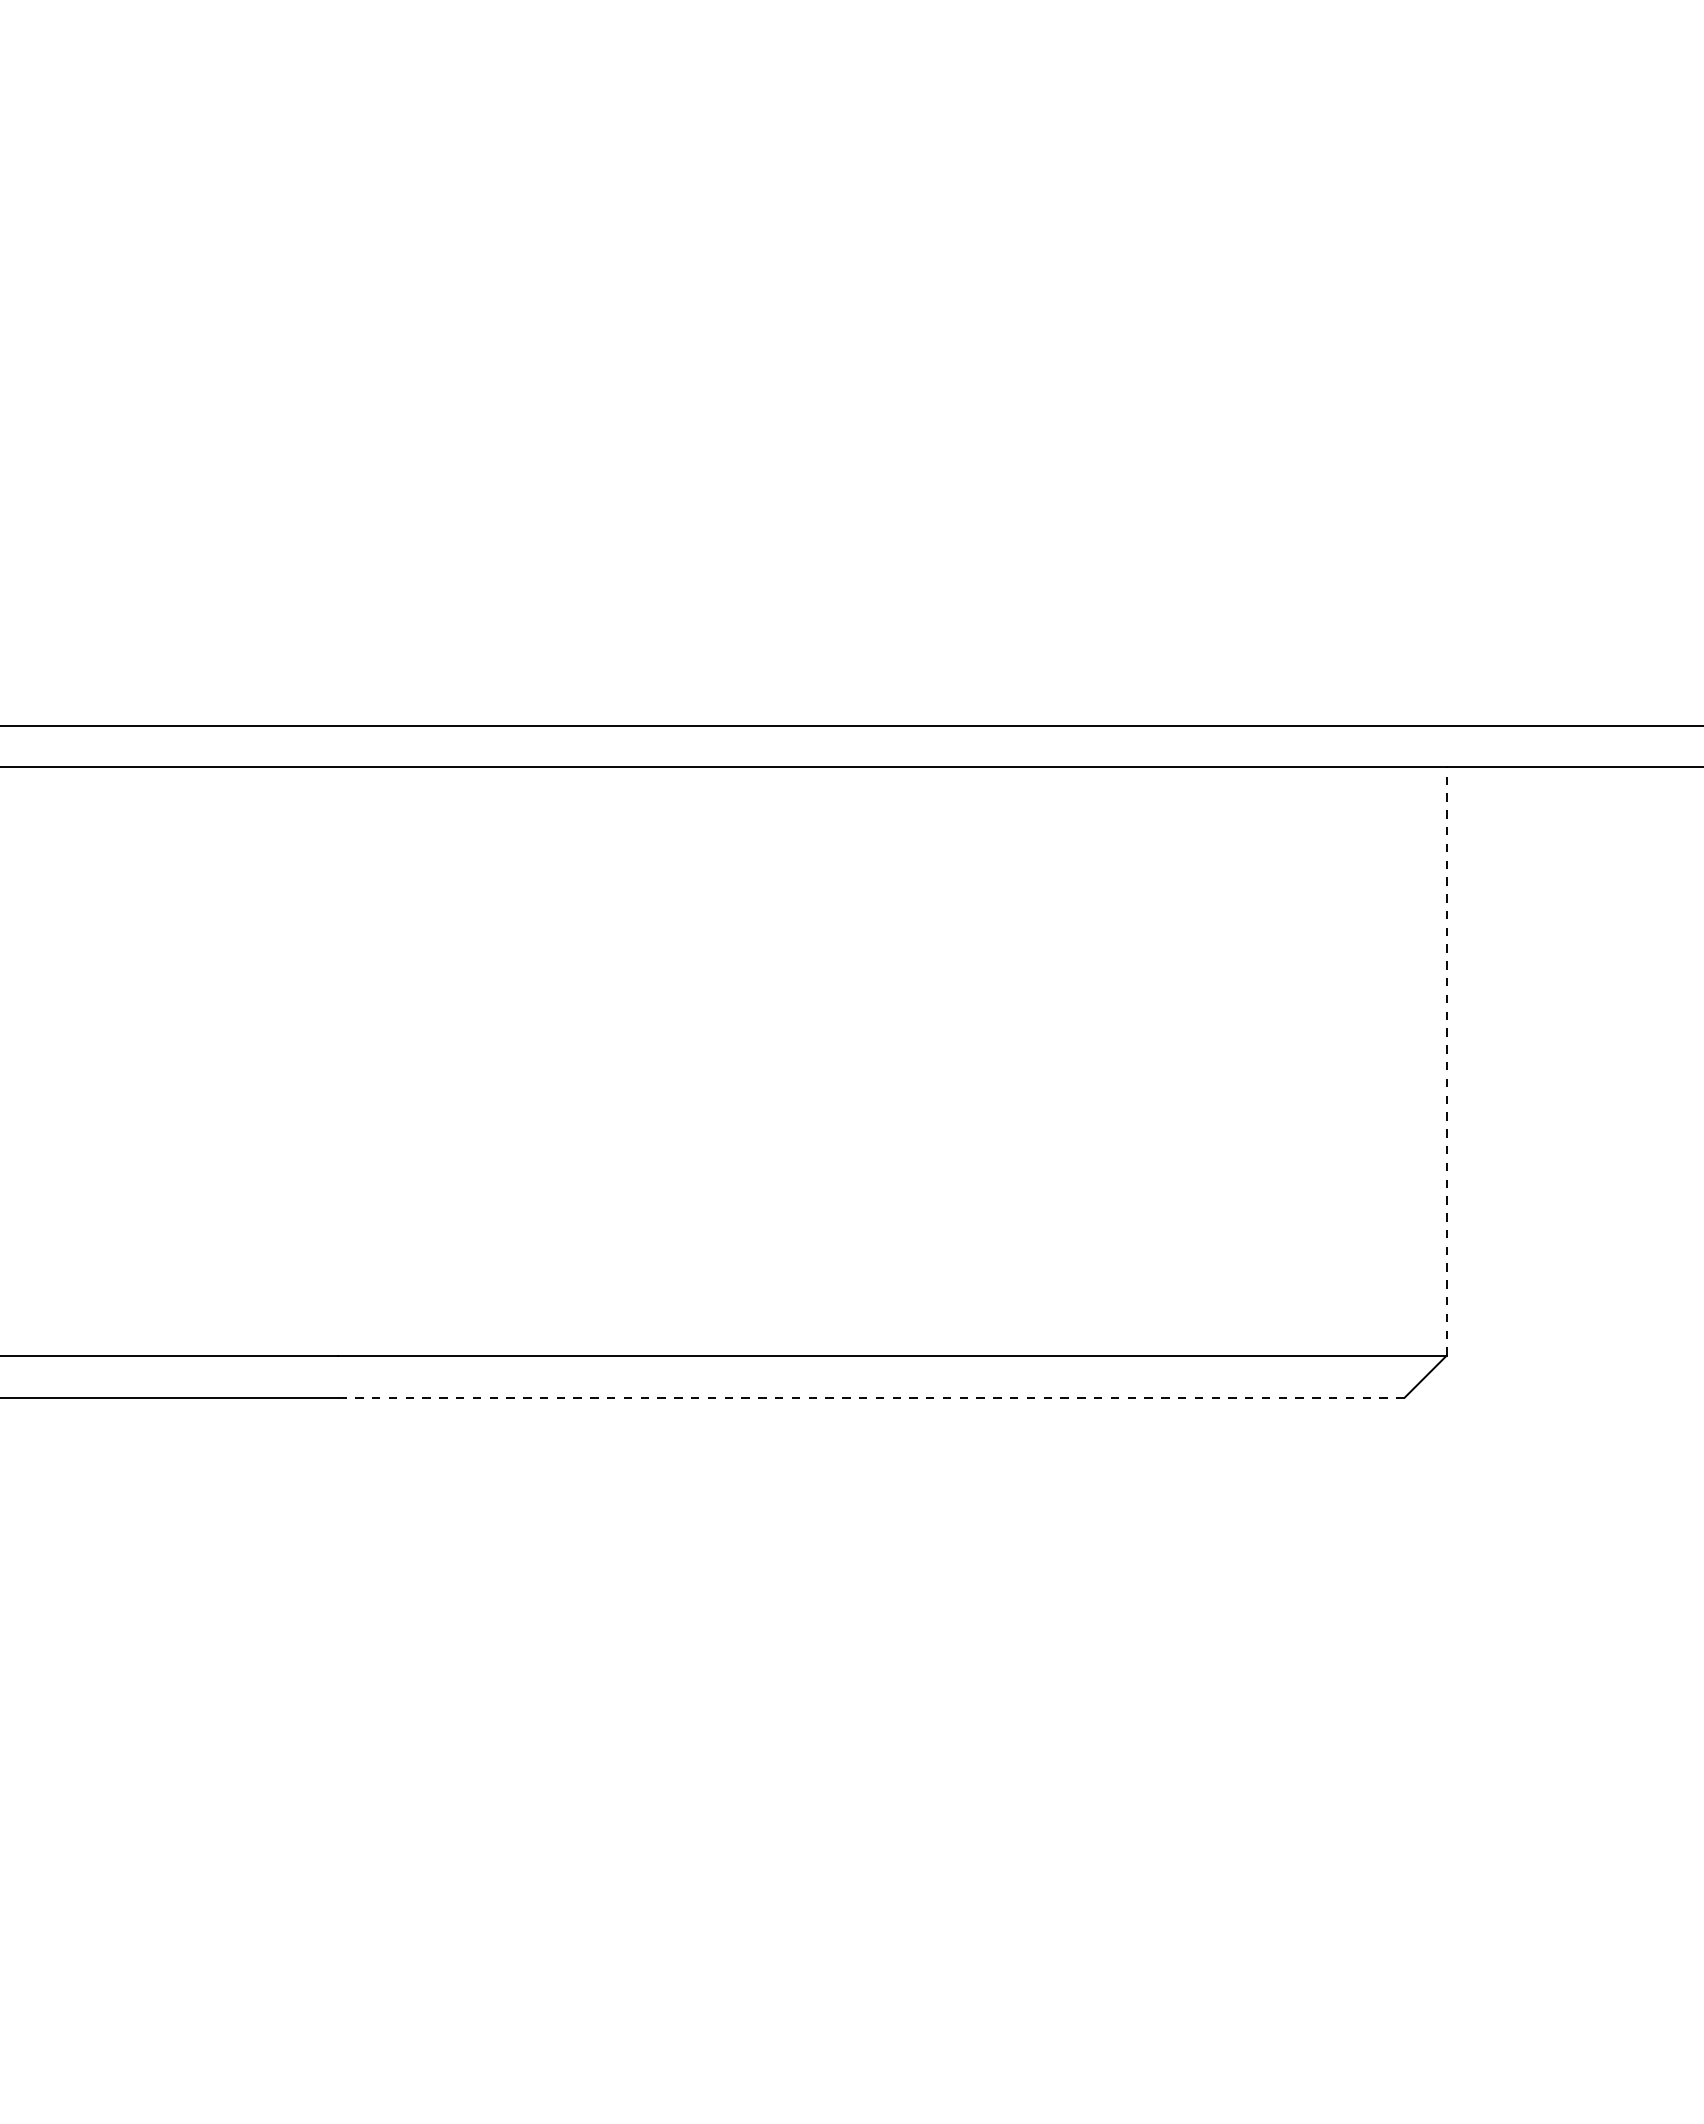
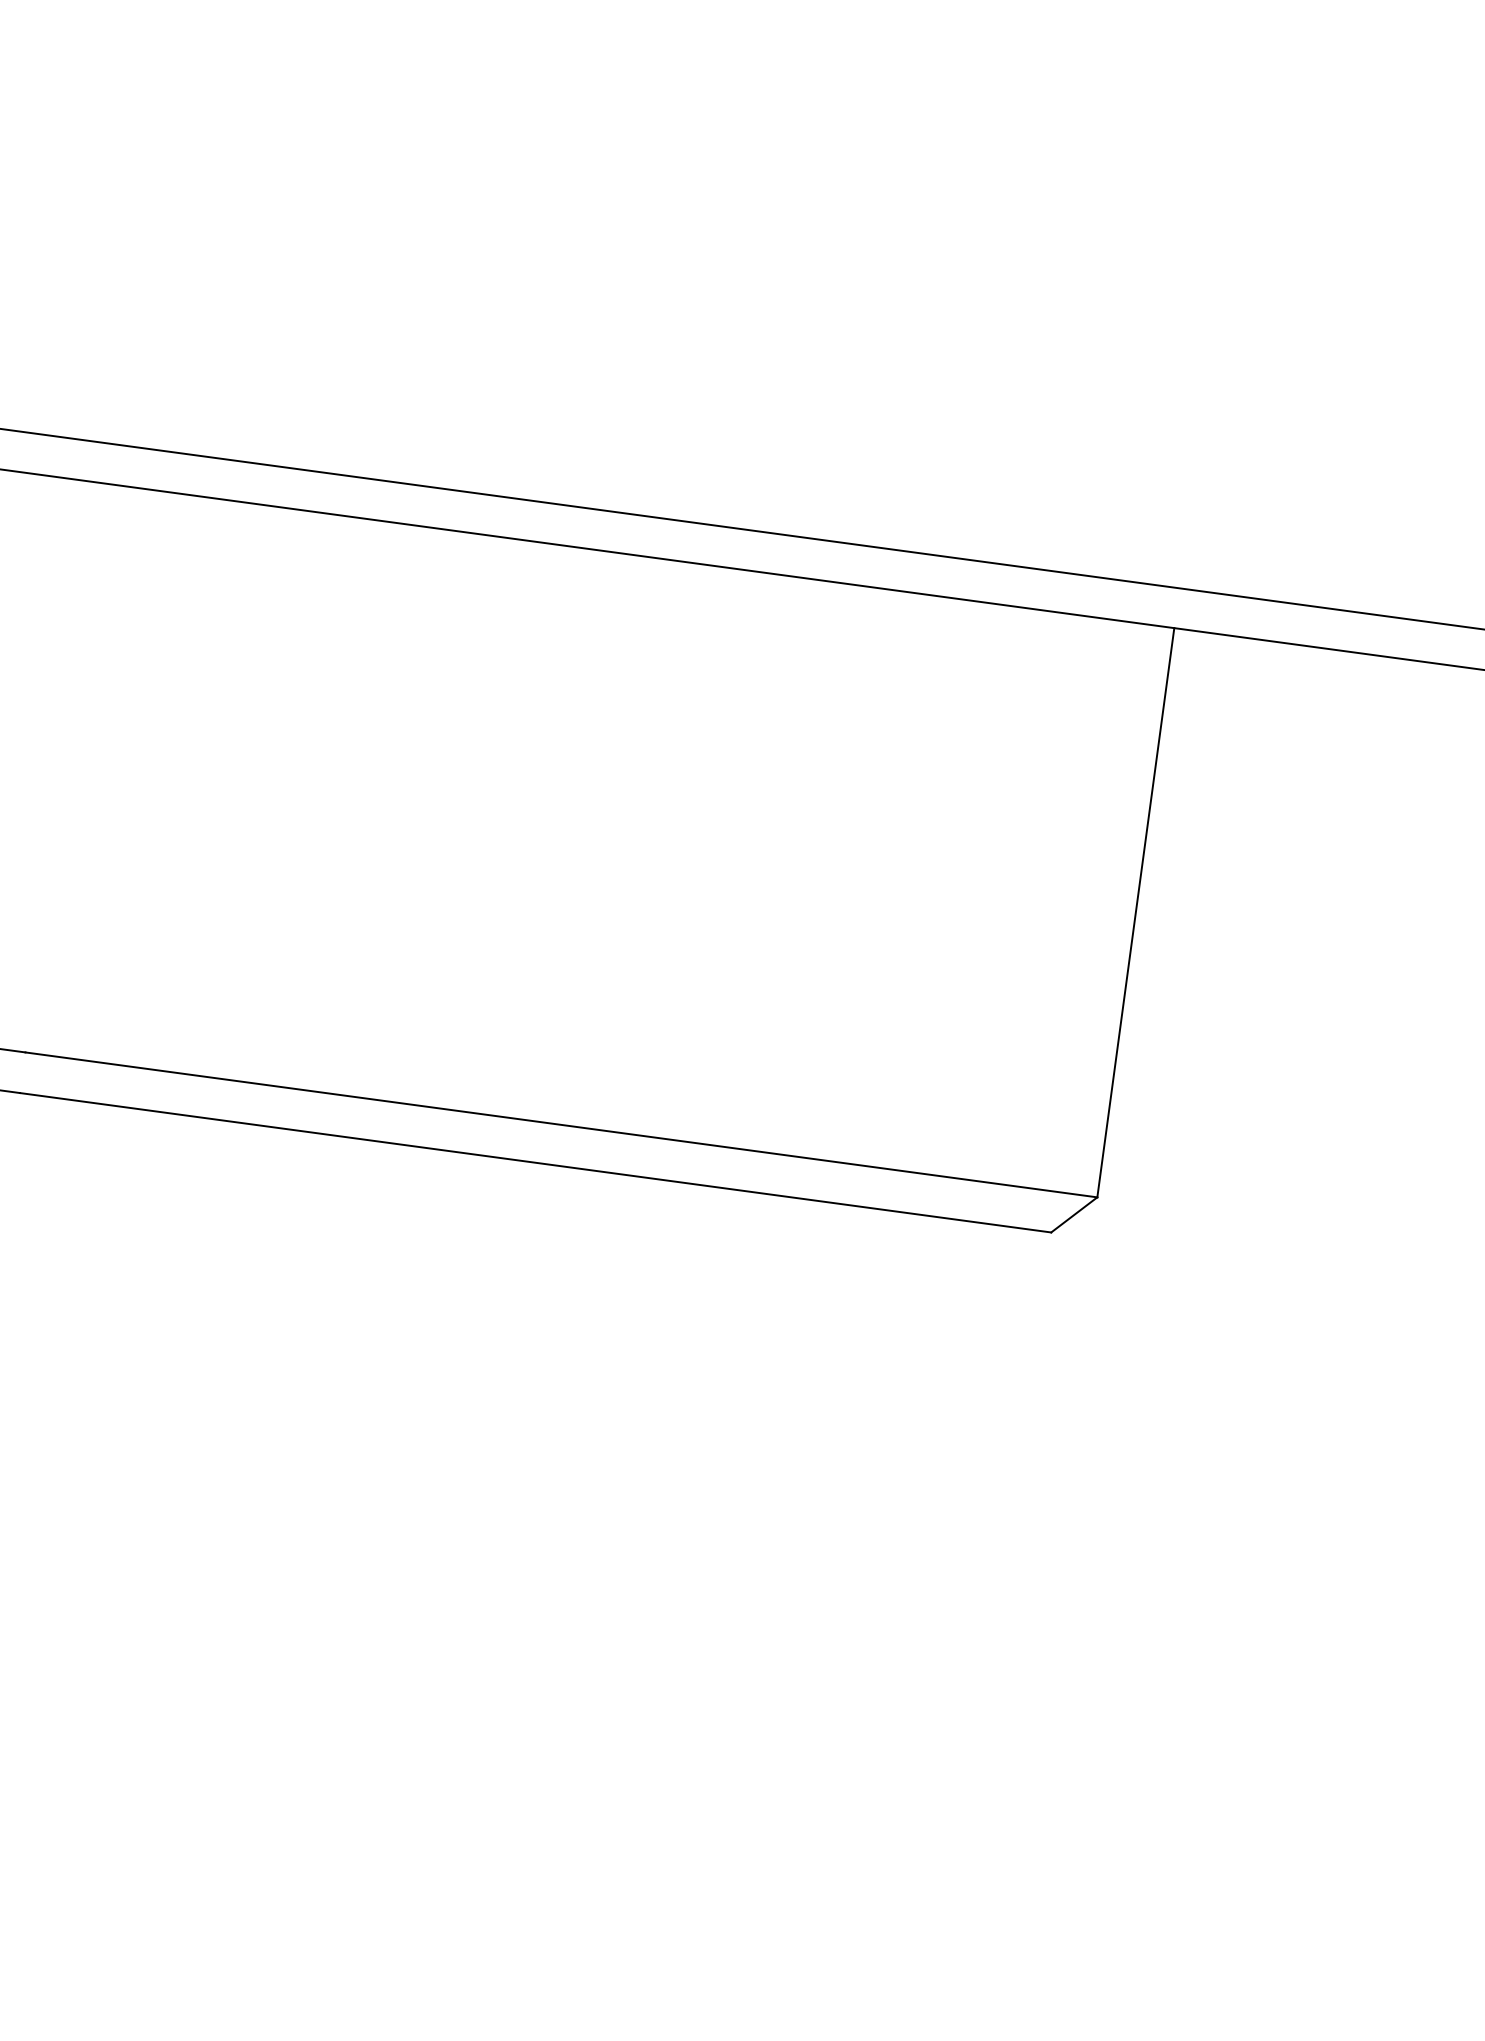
line: (1446, 1061) -> (1135, 912), dashed -> solid
line: (871, 1397) -> (535, 1162), dashed -> solid

